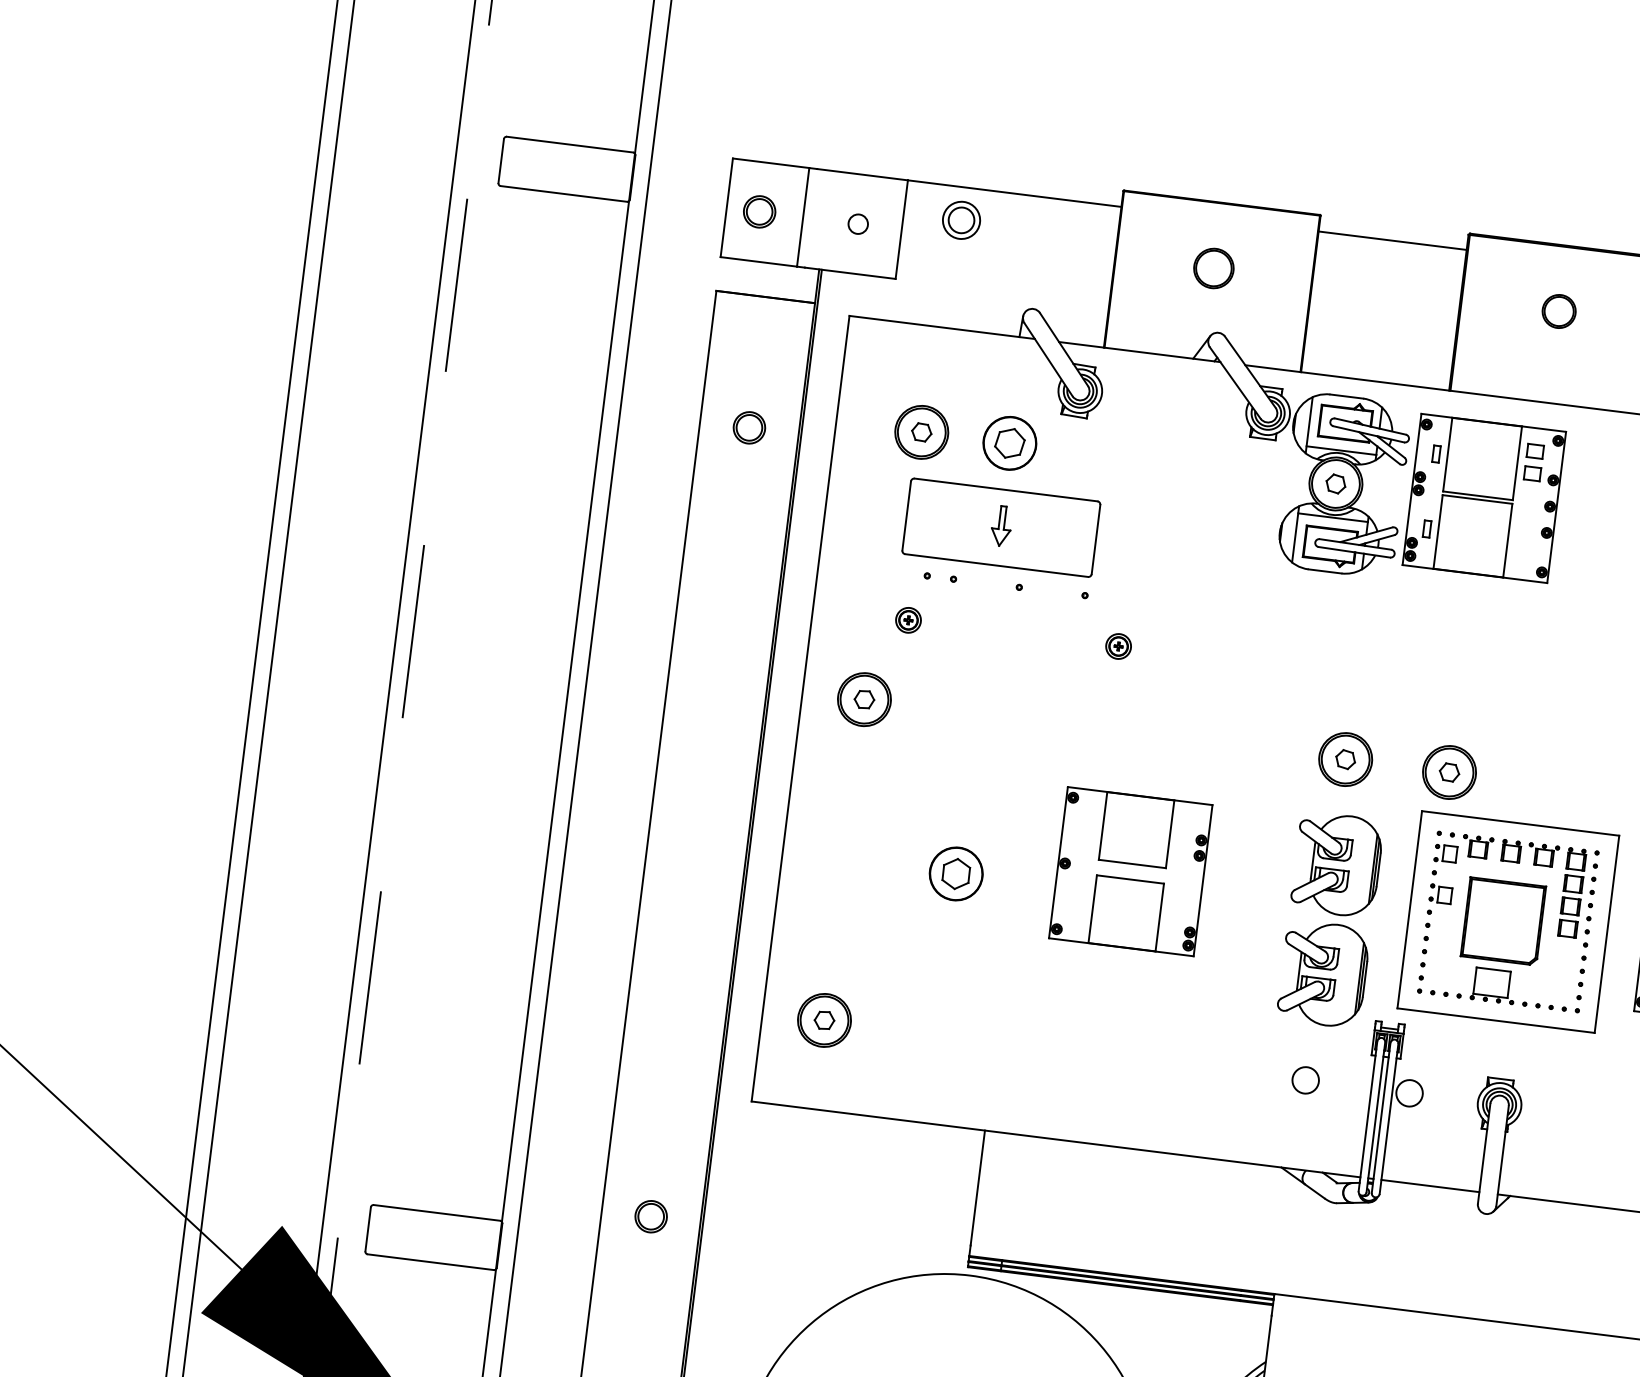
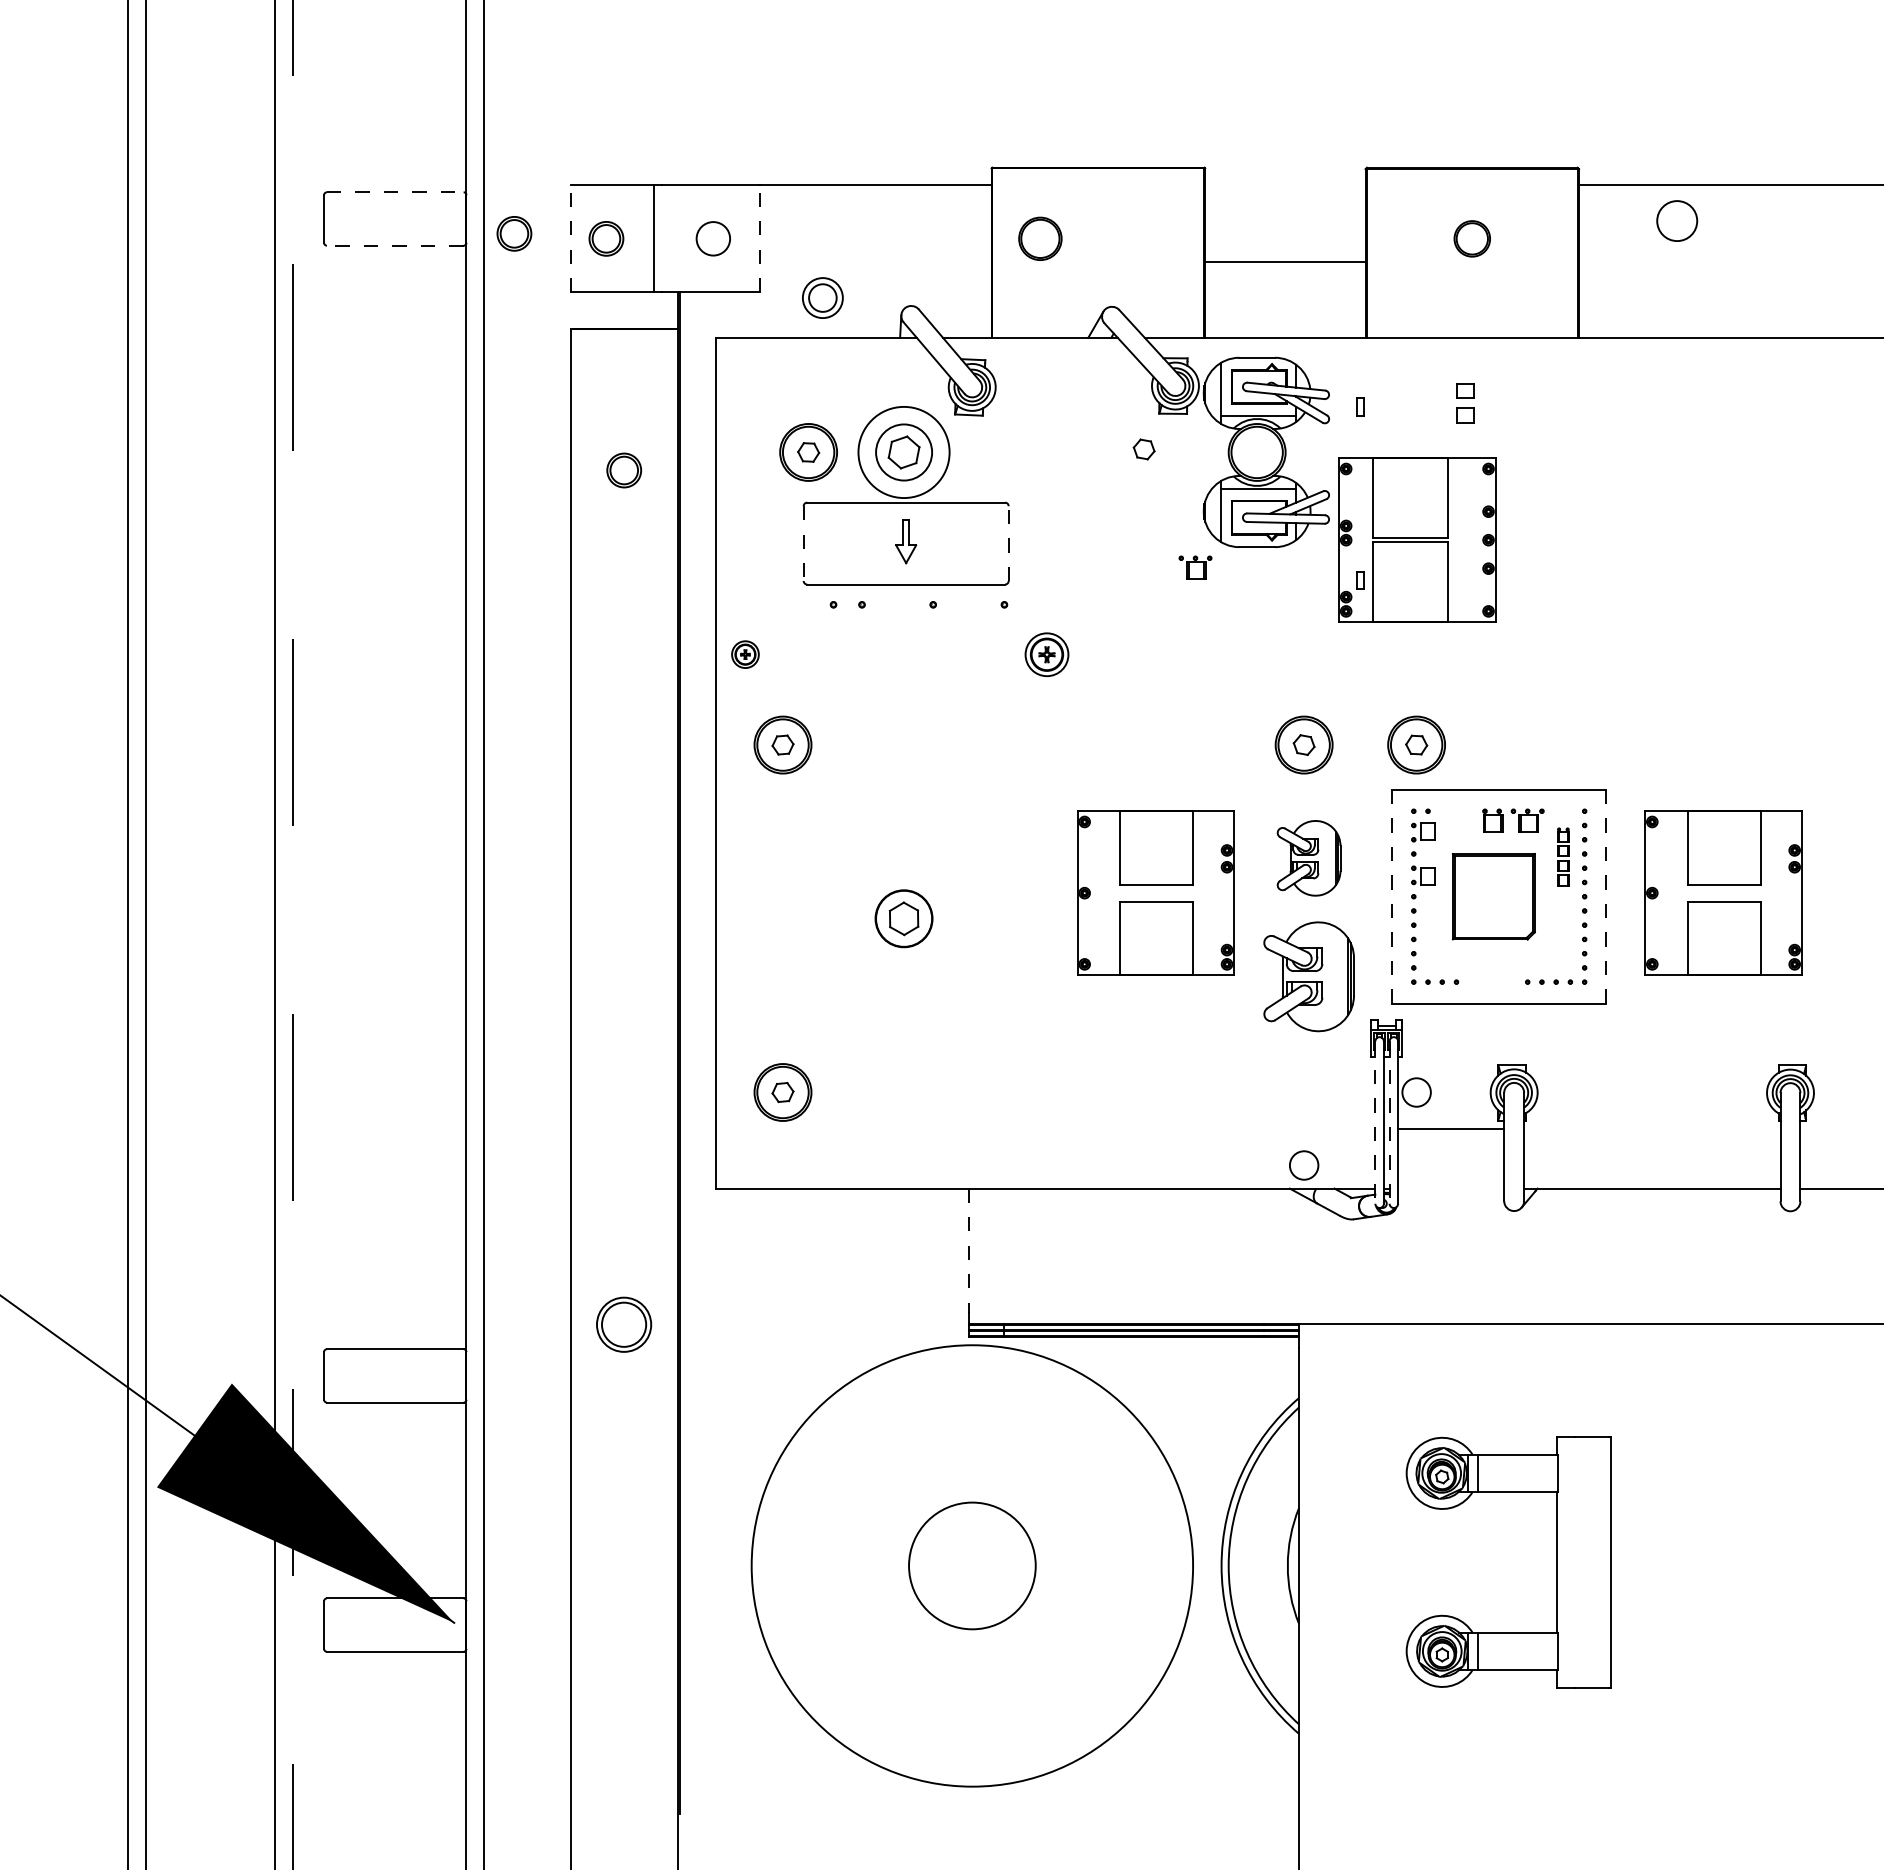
line: (570, 144) -> (395, 192), solid -> dashed
line: (563, 193) -> (394, 245), solid -> dashed
part: (675, 196) -> (514, 233), added
line: (726, 207) -> (570, 238), solid -> dashed
part: (961, 219) -> (822, 297), moved
circle: (857, 223) -> (712, 238), size x1.6
line: (901, 229) -> (760, 238), solid -> dashed
line: (1392, 240) -> (1285, 262), moved
part: (1214, 268) -> (1040, 238), moved
circle: (1009, 443) -> (903, 452), size x1.6
part: (1335, 483) -> (1143, 449), moved
part: (1484, 497) -> (1417, 539), moved
line: (906, 516) -> (803, 544), solid -> dashed
line: (1095, 539) -> (1008, 543), solid -> dashed
part: (908, 620) -> (745, 654), moved
part: (1118, 646) -> (1046, 654), size x1.6
part: (1477, 846) -> (1195, 567), moved
part: (1336, 864) -> (1308, 858), size x0.7
part: (1130, 871) -> (1155, 892), moved
part: (1572, 892) -> (1563, 856), size x0.6
line: (1409, 909) -> (1392, 896), solid -> dashed
line: (1607, 934) -> (1606, 896), solid -> dashed
part: (1494, 985) -> (1492, 966), removed
circle: (1306, 1080) -> (1304, 1165), moved
line: (1368, 1117) -> (1375, 1123), solid -> dashed
line: (1380, 1118) -> (1389, 1123), solid -> dashed
line: (1430, 1185) -> (1451, 1128), moved
line: (977, 1188) -> (968, 1251), solid -> dashed
part: (651, 1216) -> (624, 1324), size x1.6

